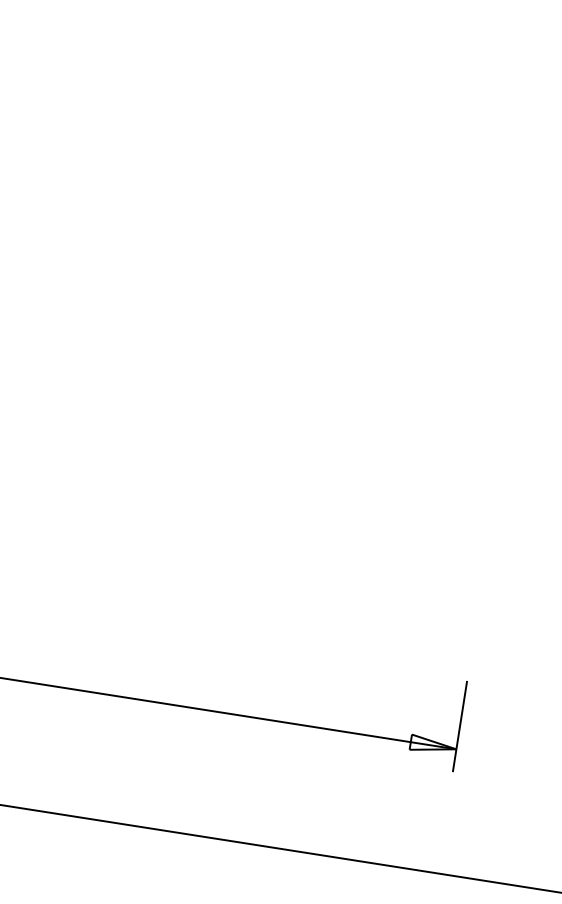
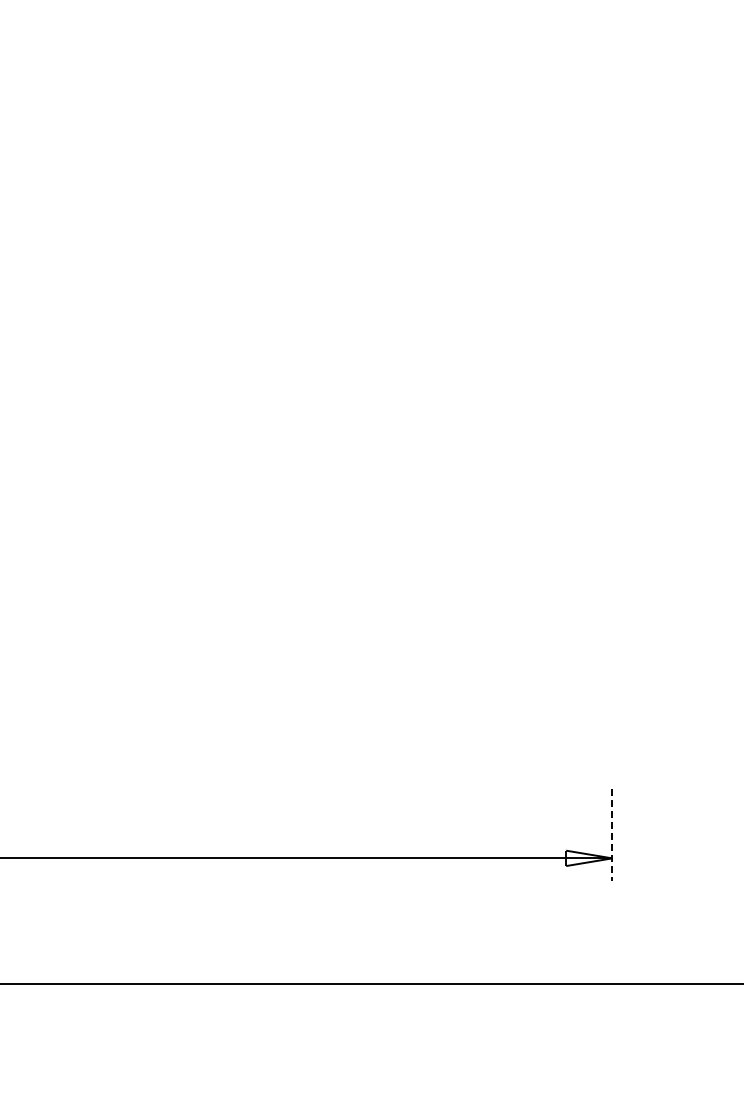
line: (460, 726) -> (612, 835), solid -> dashed

